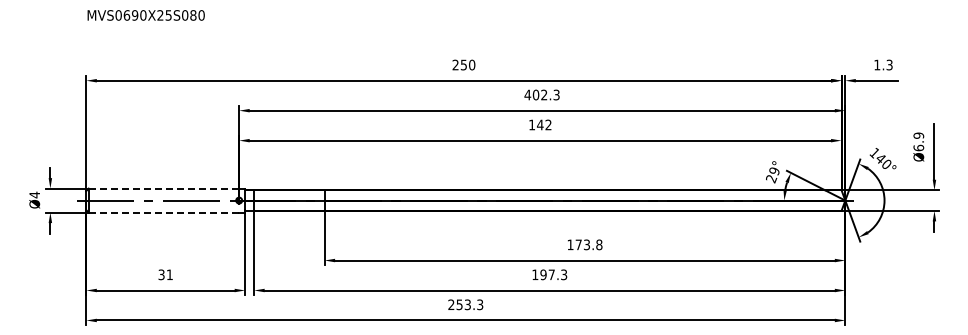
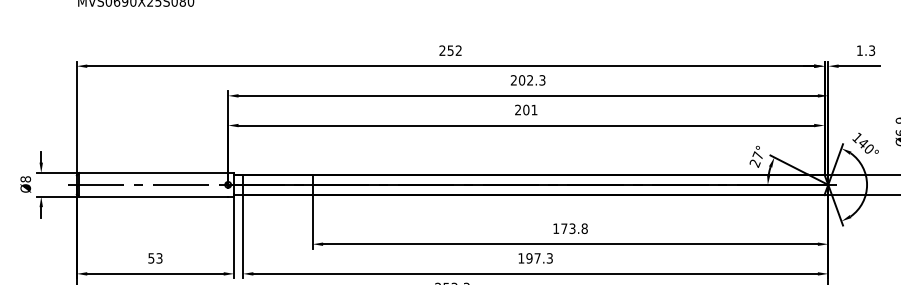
text: (472, 64) -> (459, 50), 250 -> 252
text: (527, 94) -> (513, 79), 402.3 -> 202.3
text: (540, 124) -> (526, 109), 142 -> 201
text: (773, 170) -> (757, 155), 29° -> 27°
line: (163, 188) -> (153, 172), dashed -> solid
text: (34, 194) -> (25, 178), Ø4 -> Ø8
line: (164, 212) -> (154, 196), dashed -> solid
text: (165, 274) -> (155, 258), 31 -> 53

